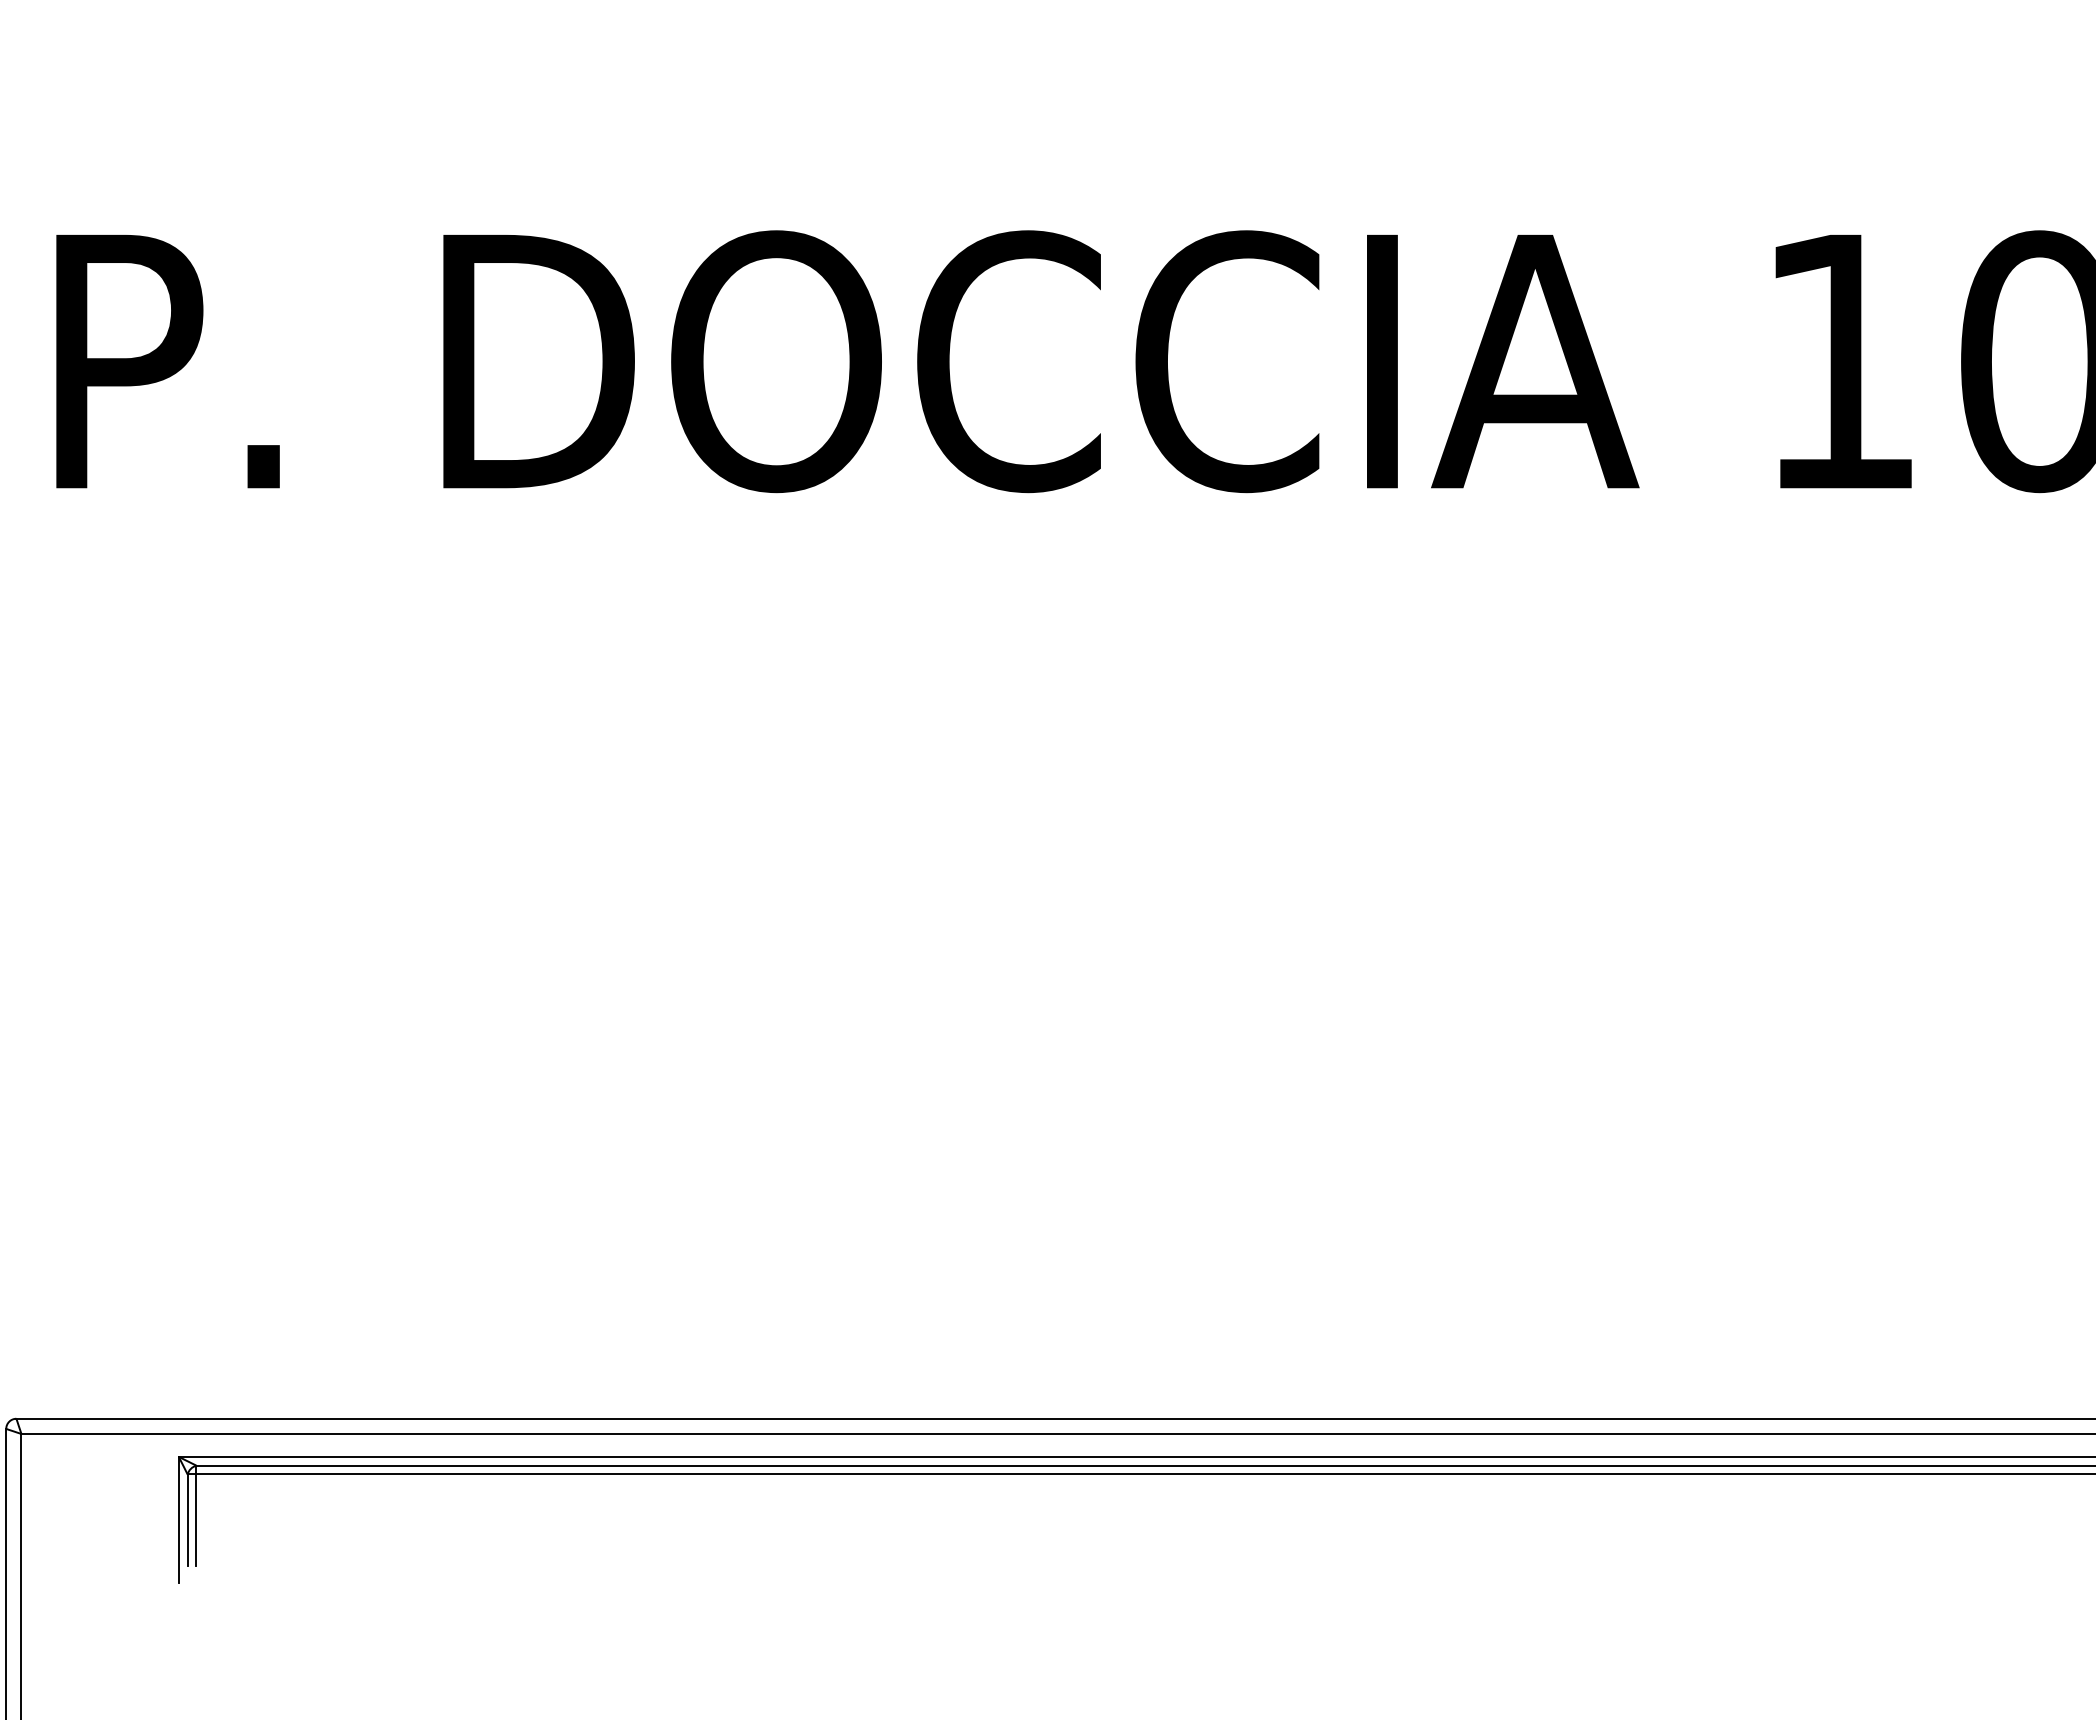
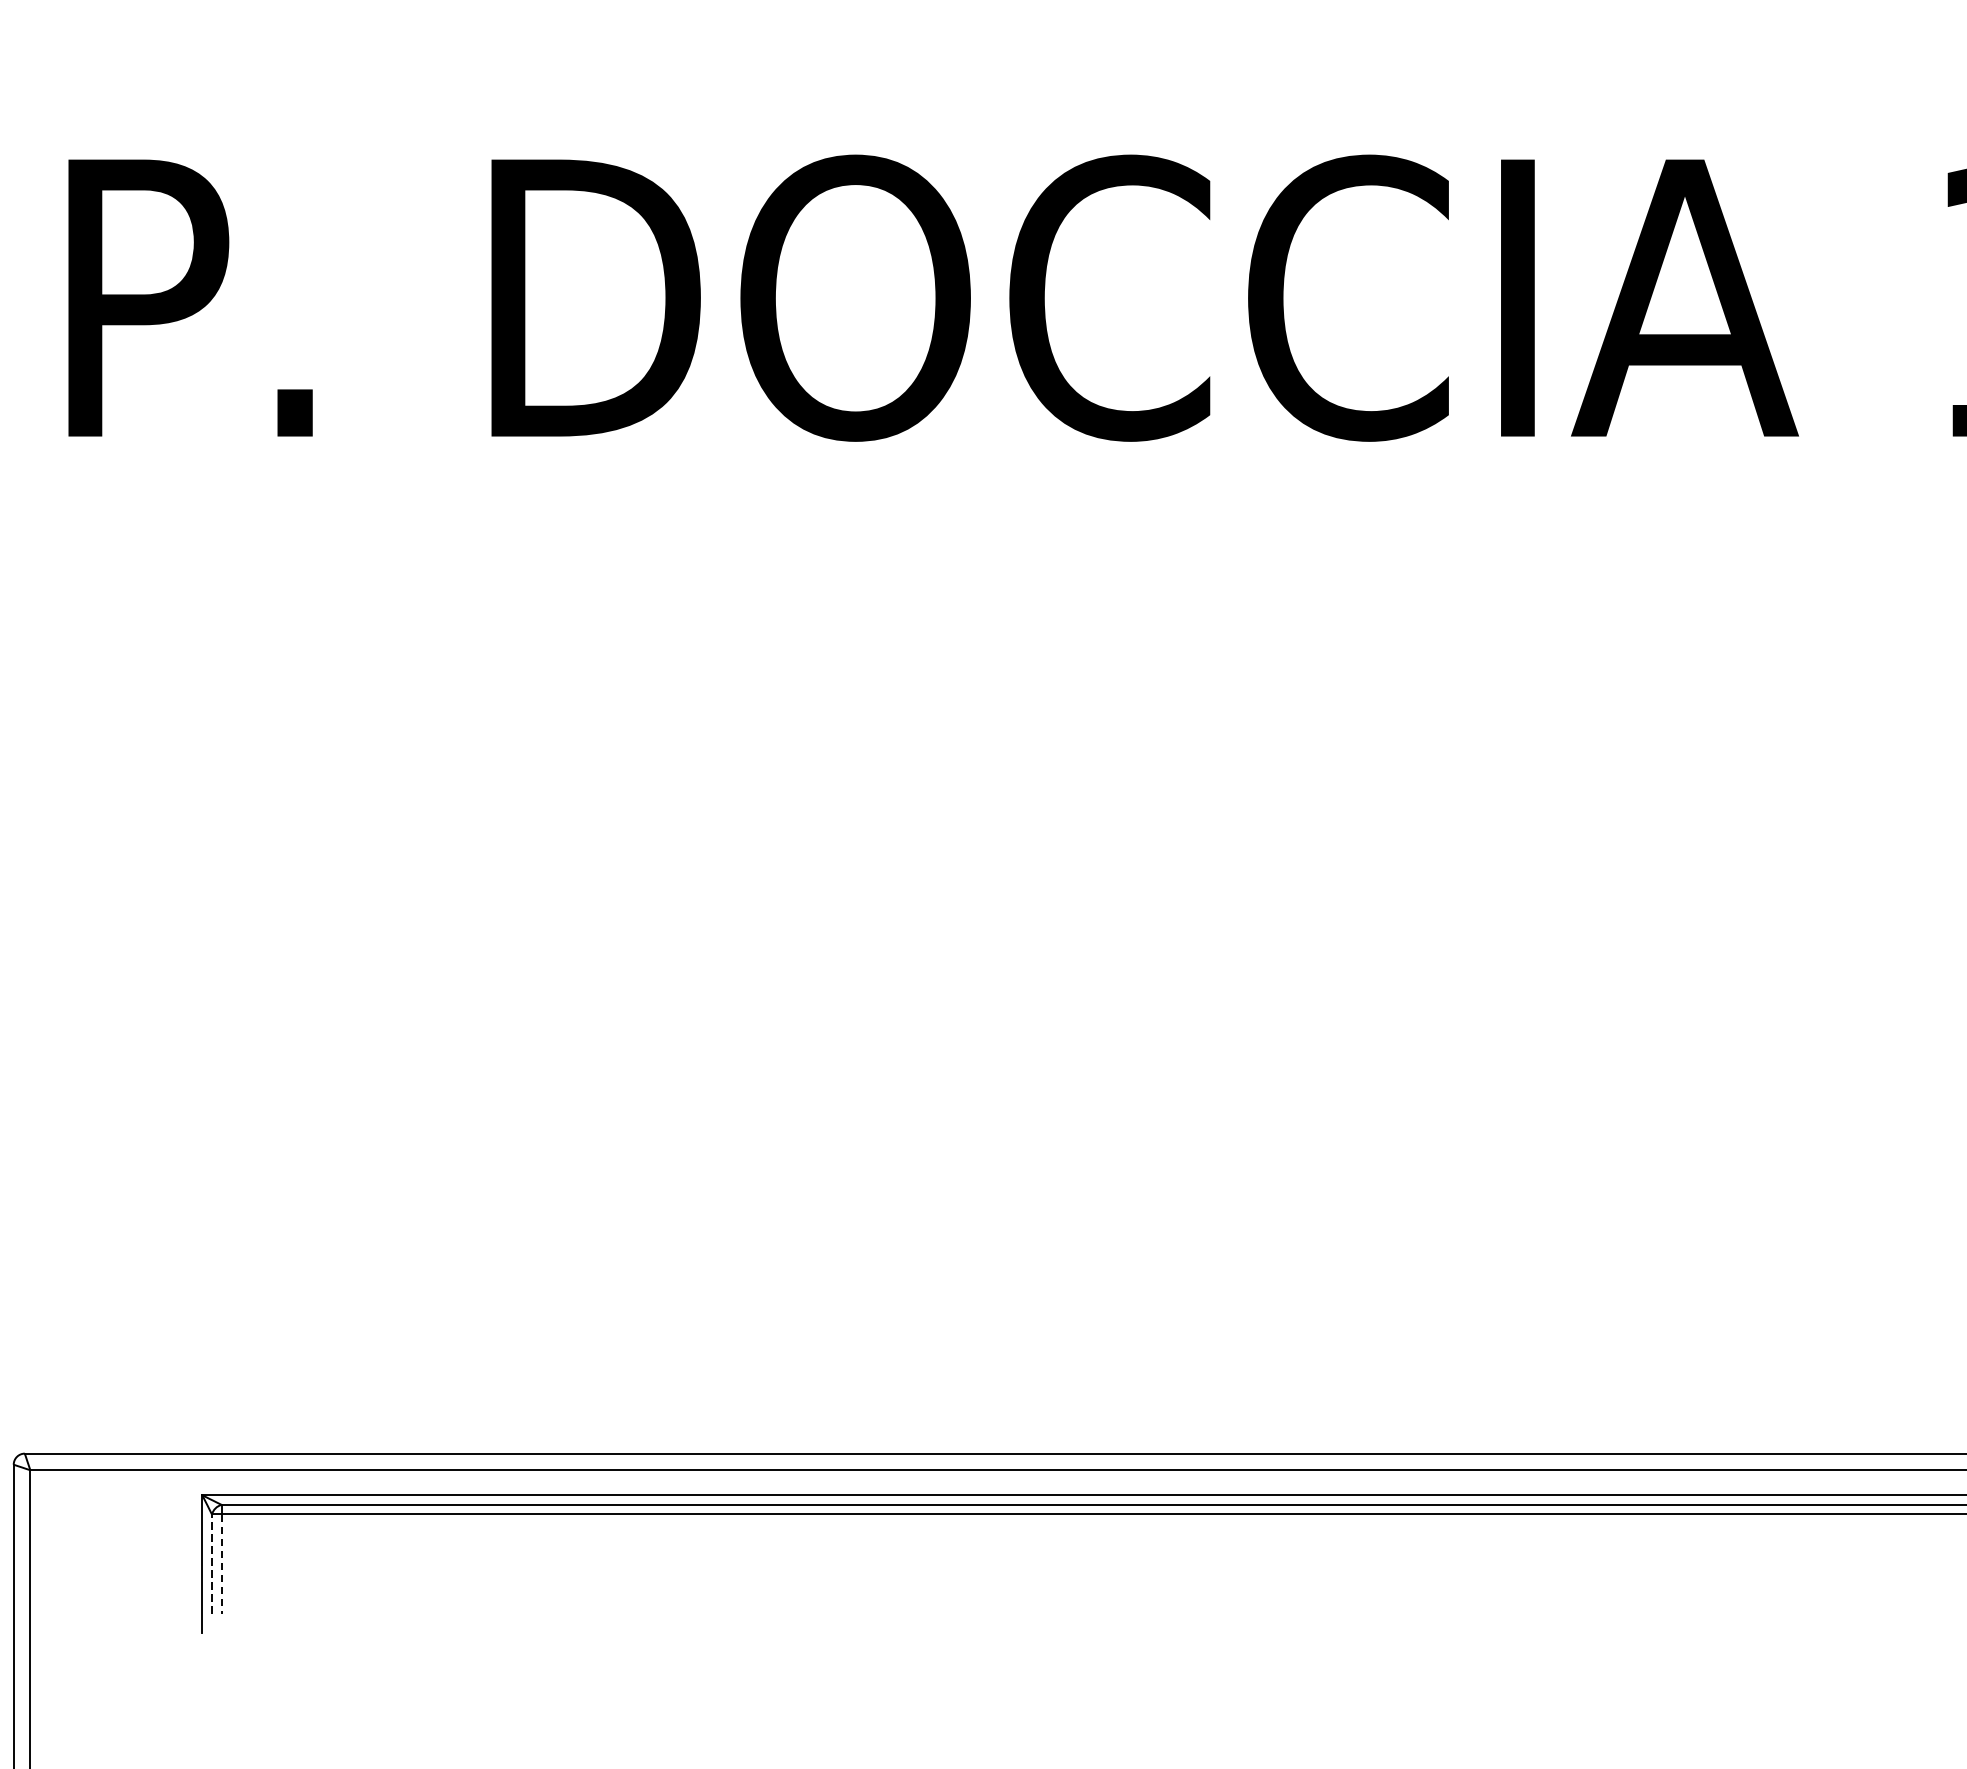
line: (187, 1520) -> (211, 1564), solid -> dashed
line: (196, 1520) -> (221, 1564), solid -> dashed

